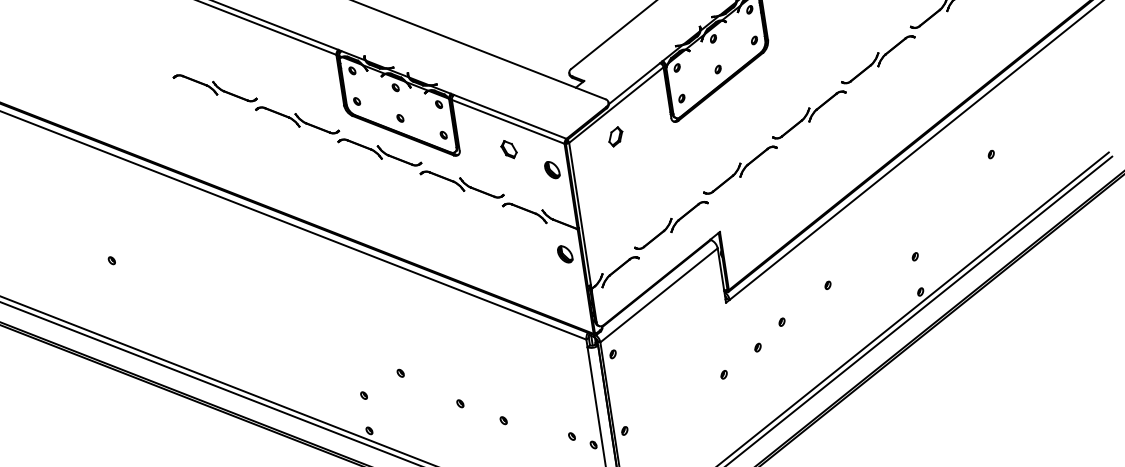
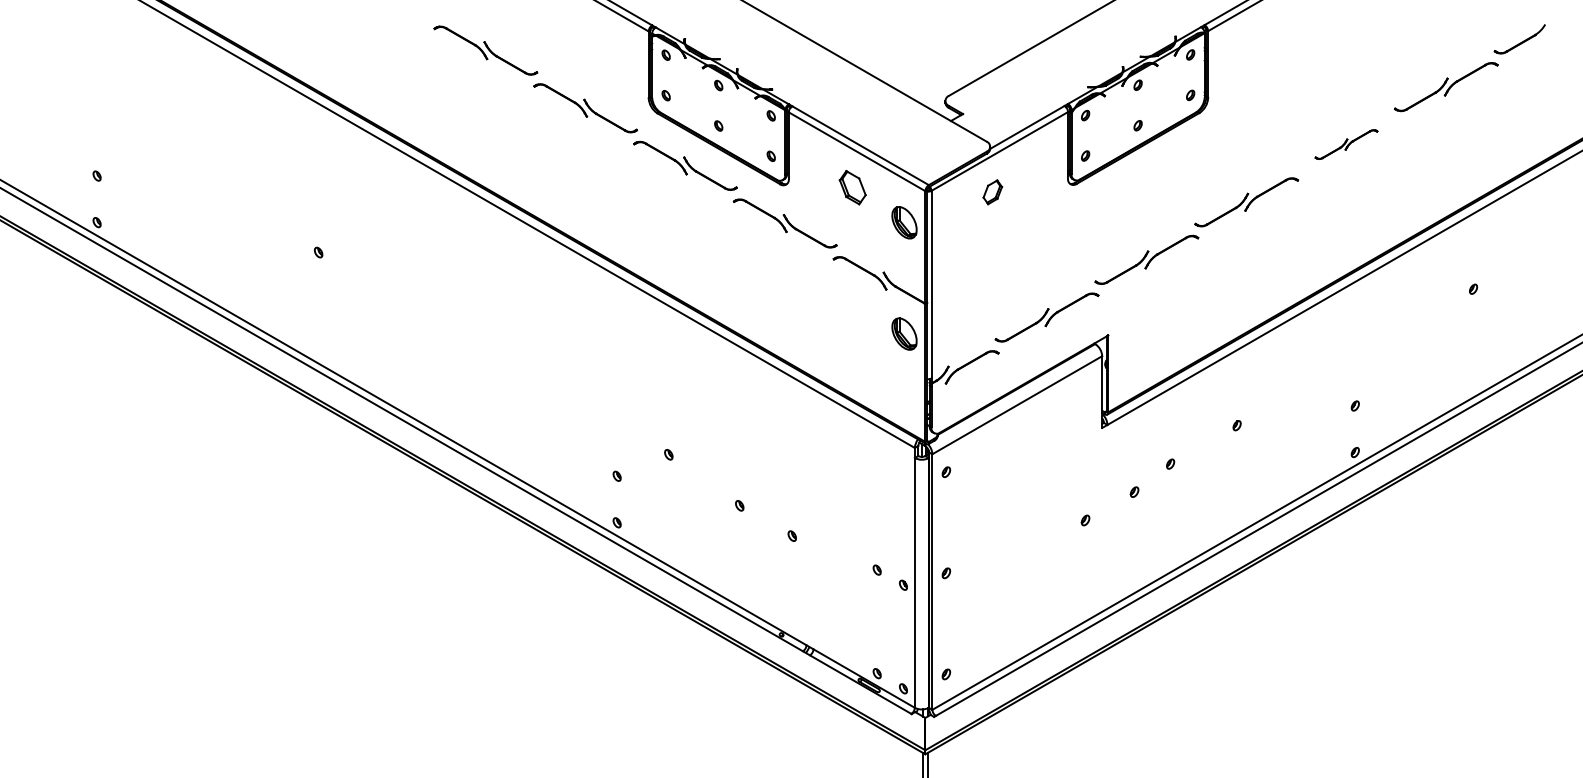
part: (878, 59) -> (1346, 144), size x0.6
part: (508, 149) -> (852, 187), size x1.4
part: (551, 170) -> (903, 222), size x1.4
part: (564, 254) -> (903, 333), size x1.4

